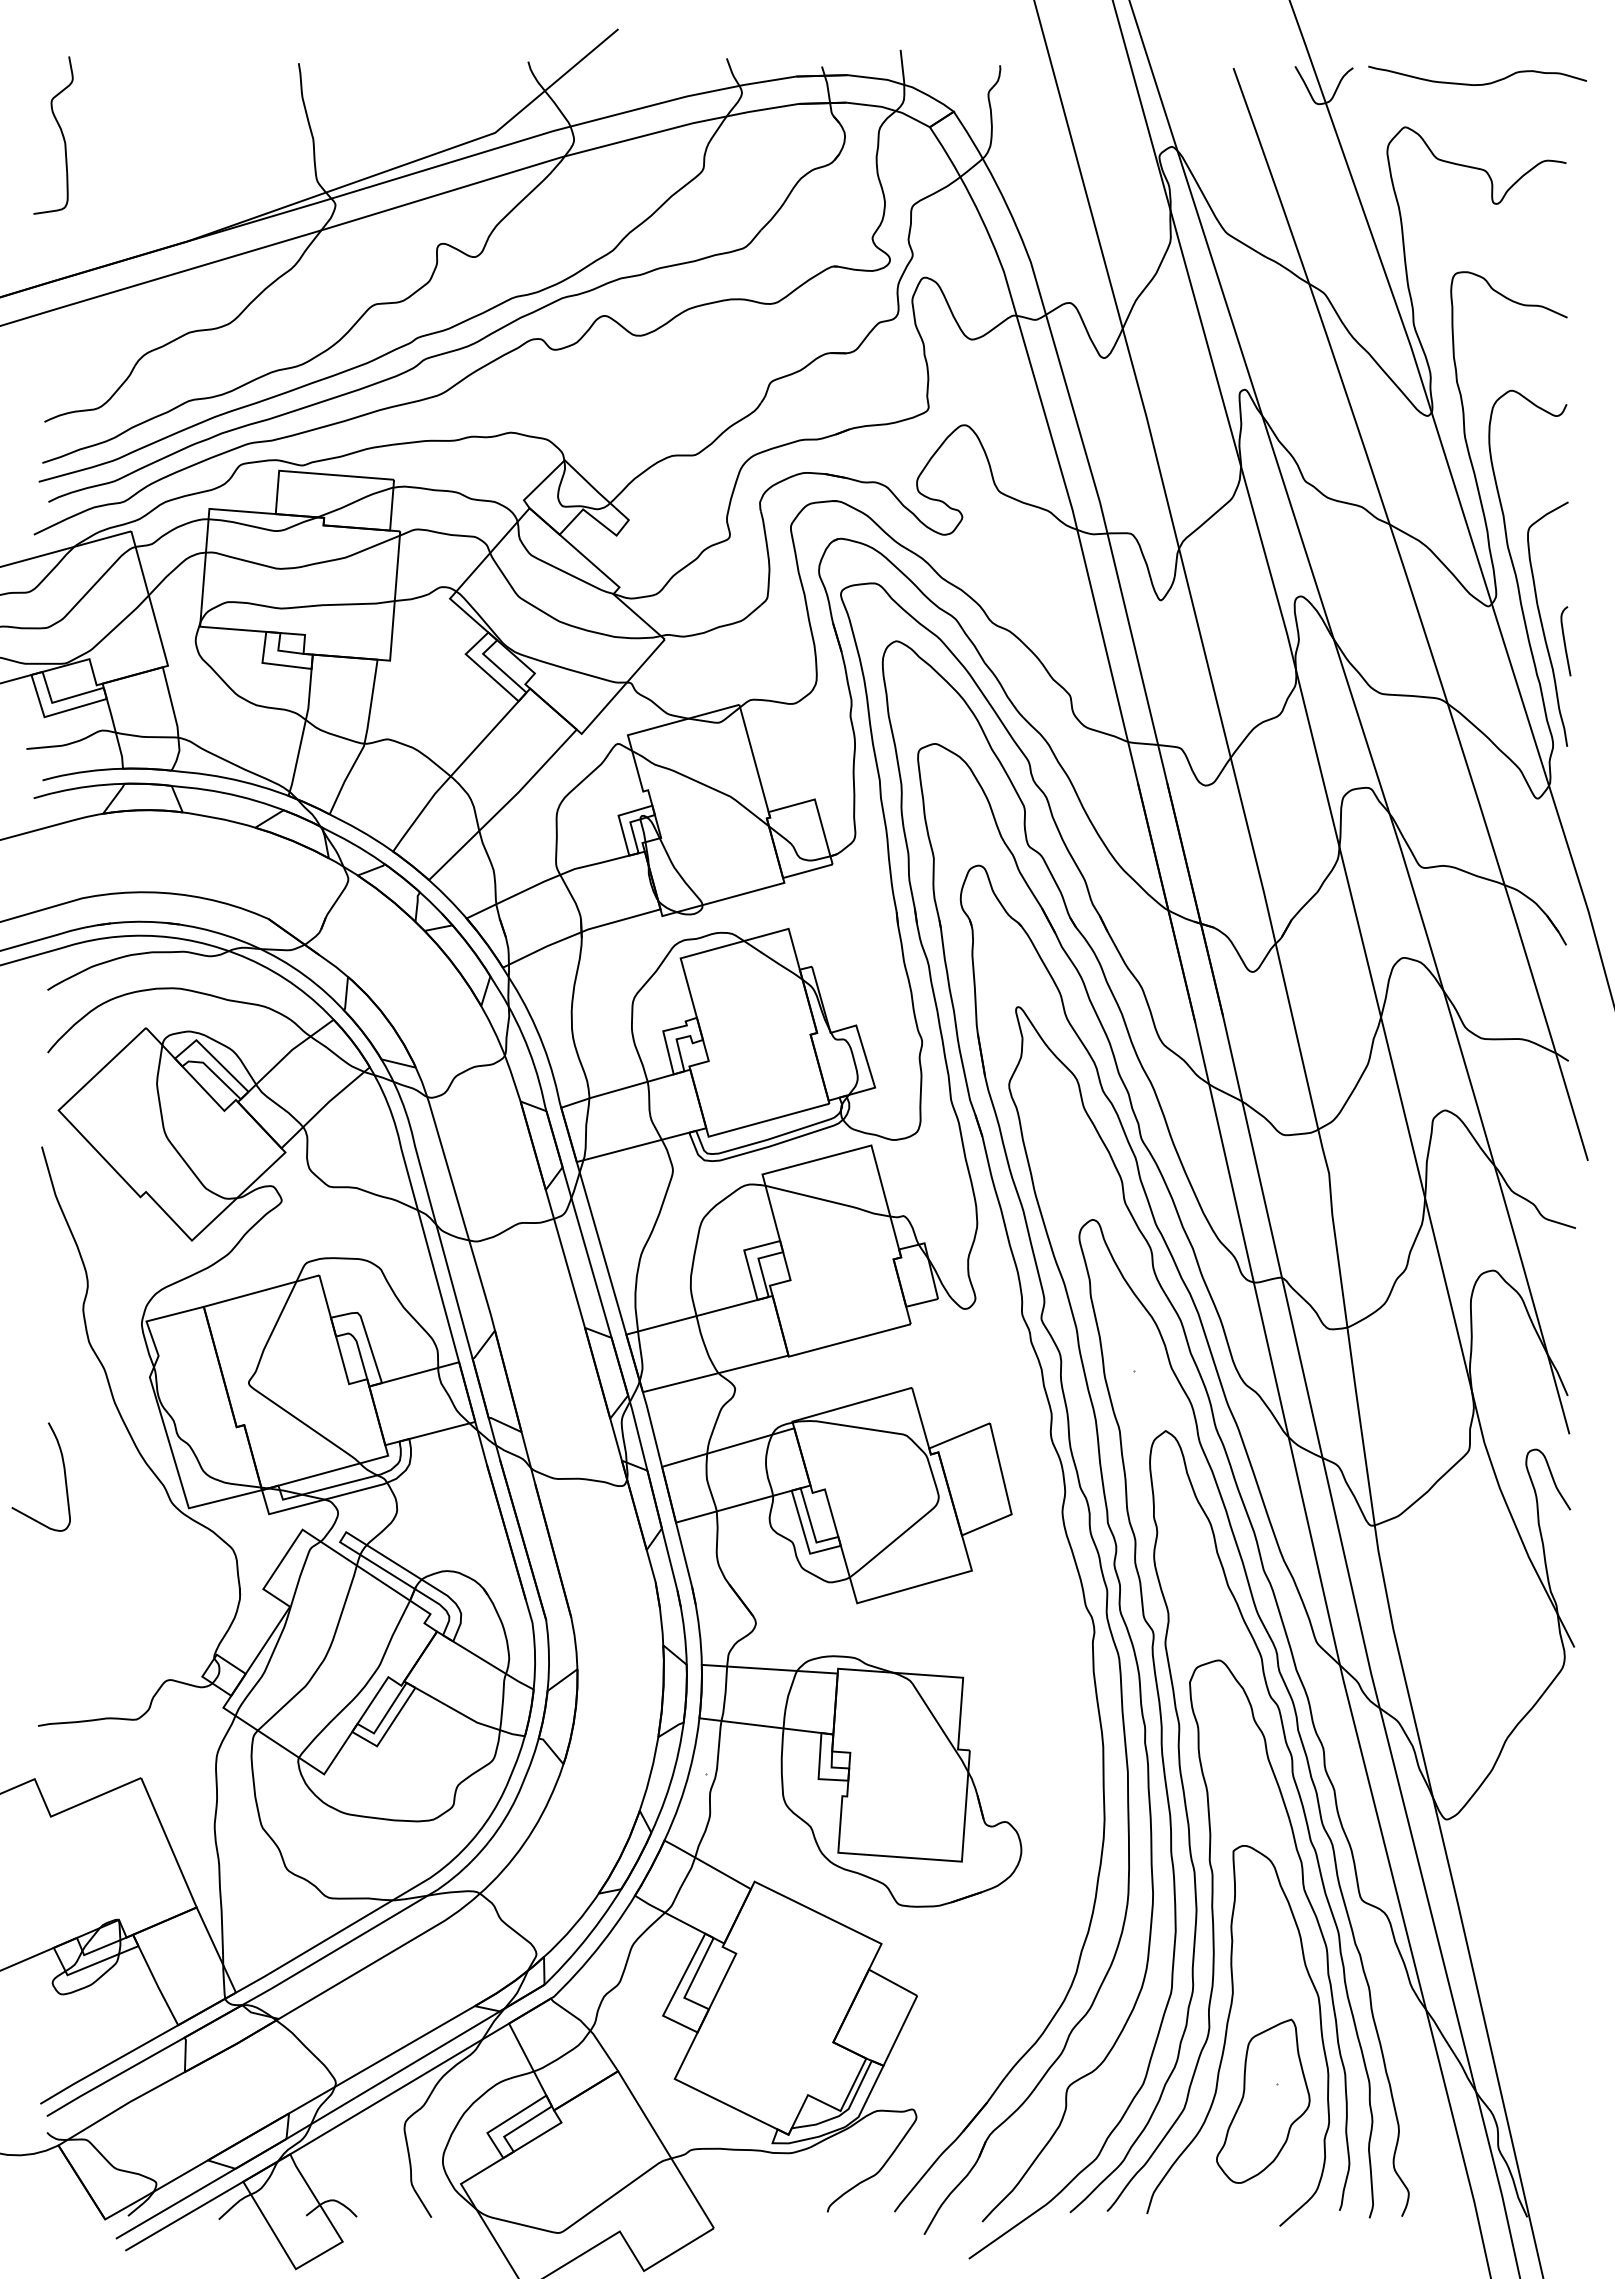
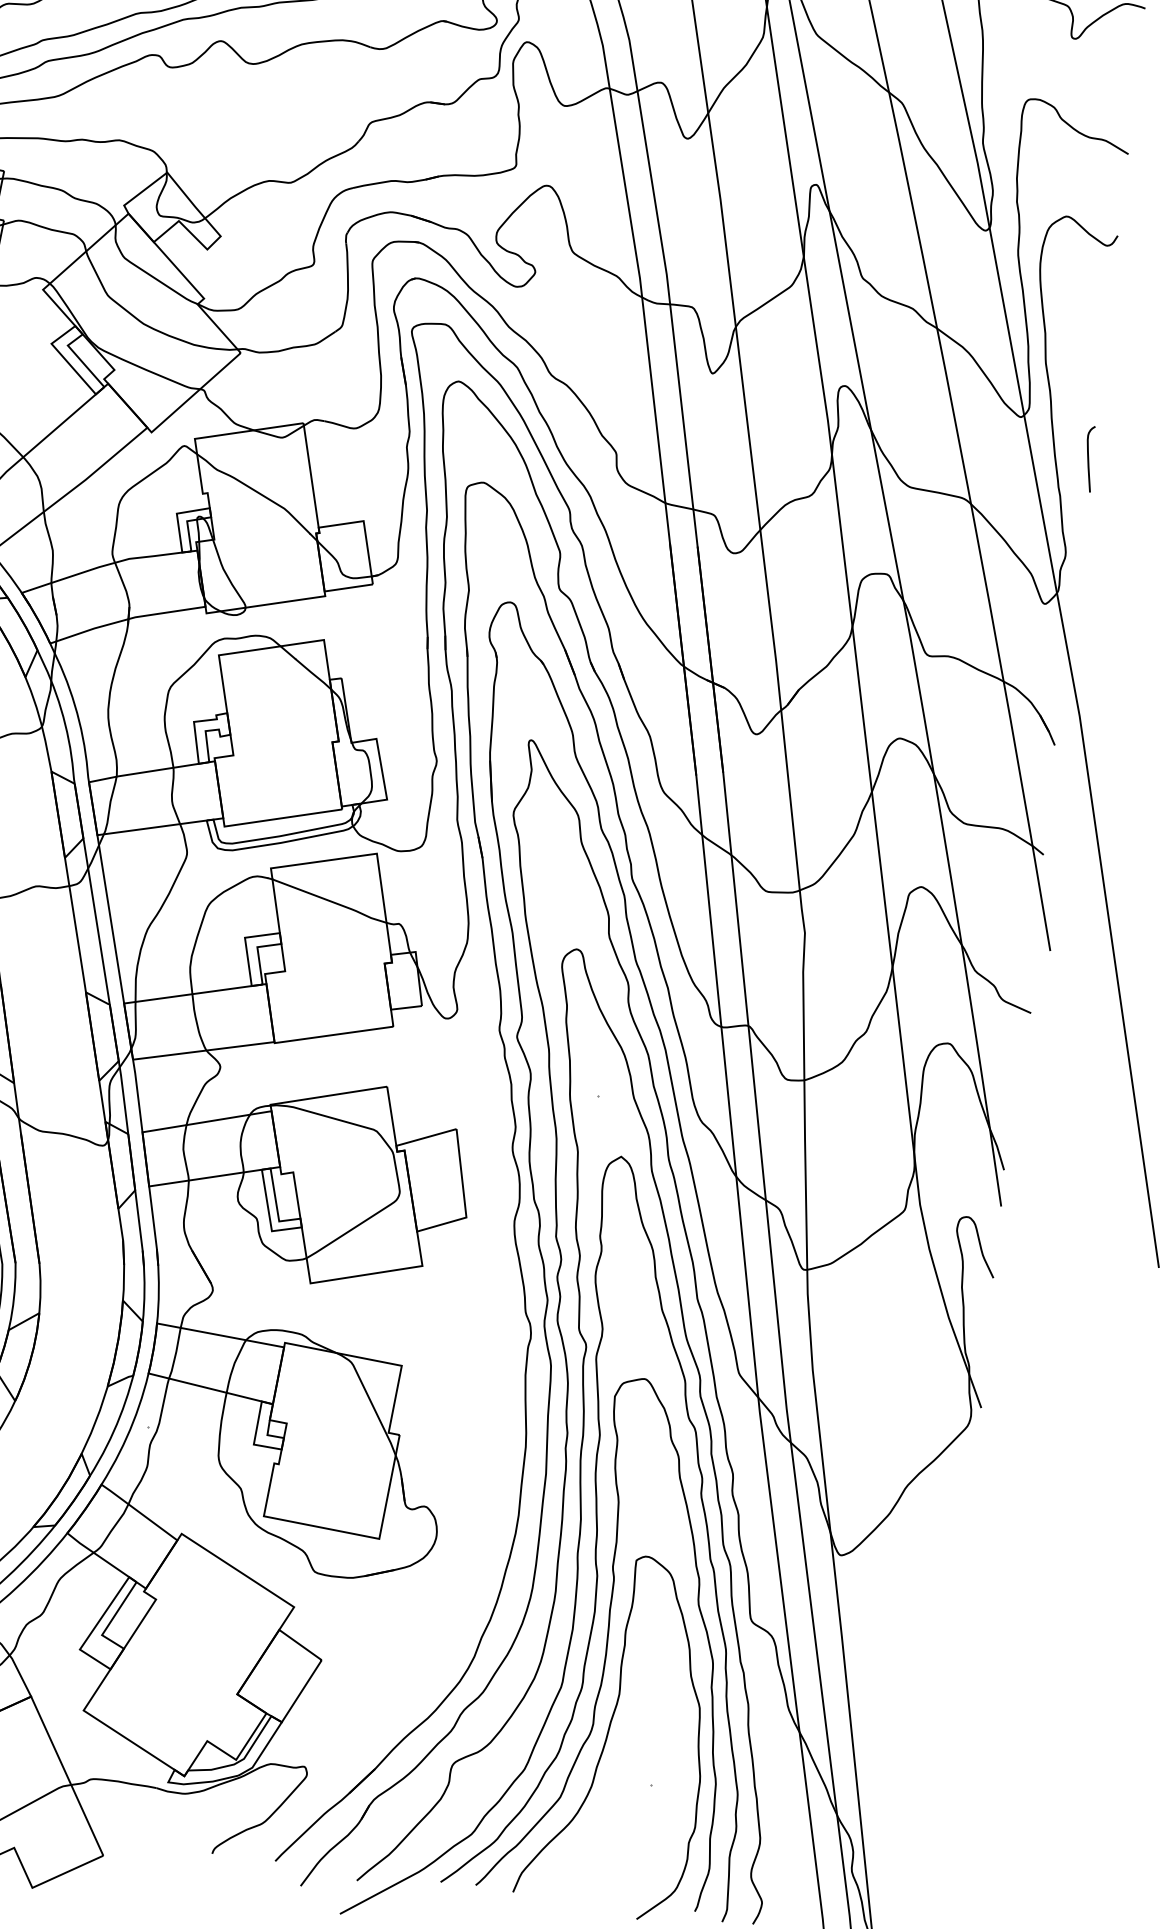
curve: (1542, 623) -> (1069, 439), removed
part: (1263, 2100) -> (635, 1798), removed

